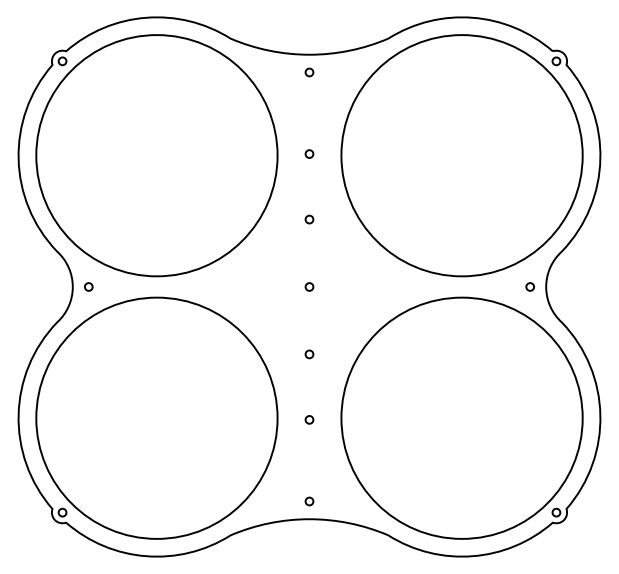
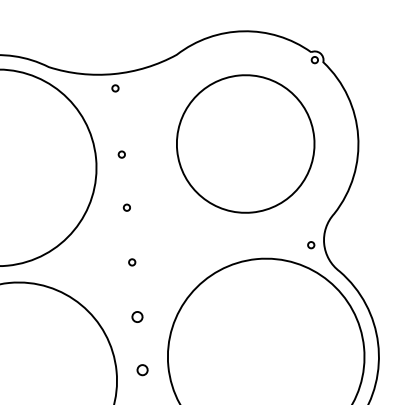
circle: (461, 155) -> (245, 143), size x0.7
circle: (309, 354) -> (137, 317), size x1.6
circle: (309, 419) -> (142, 369), size x1.6

